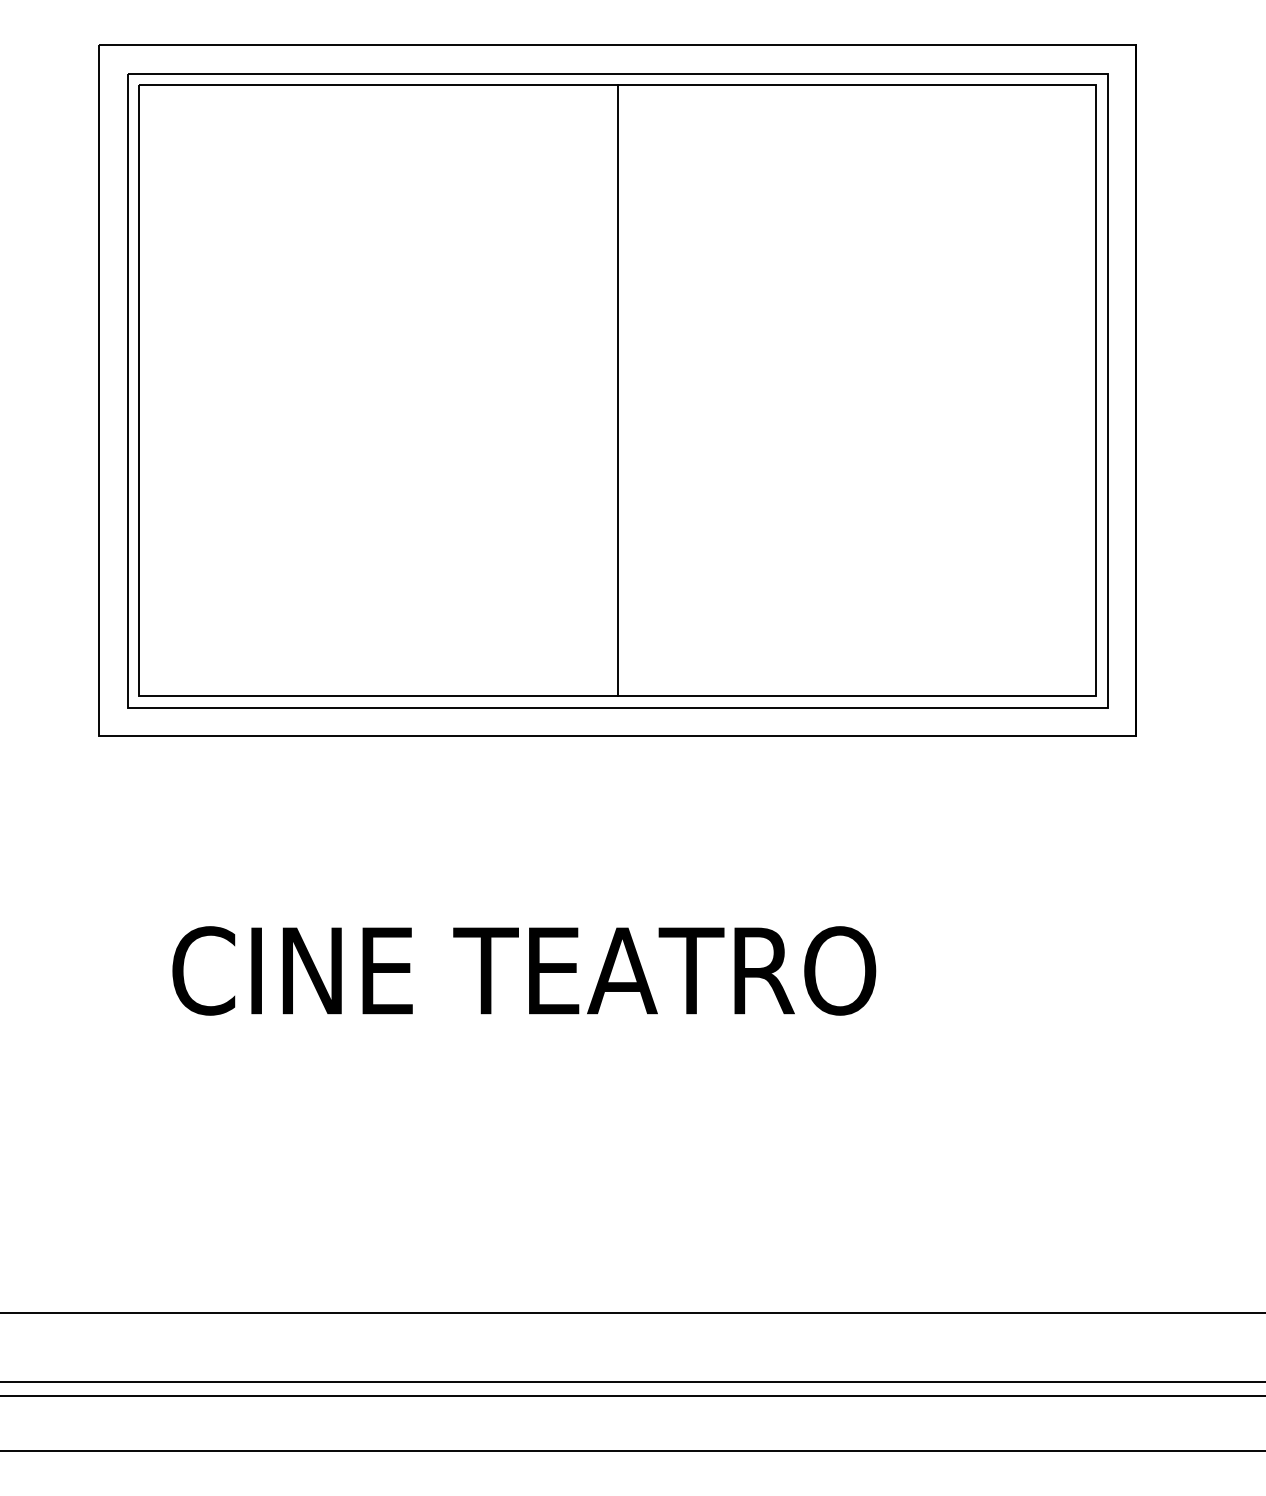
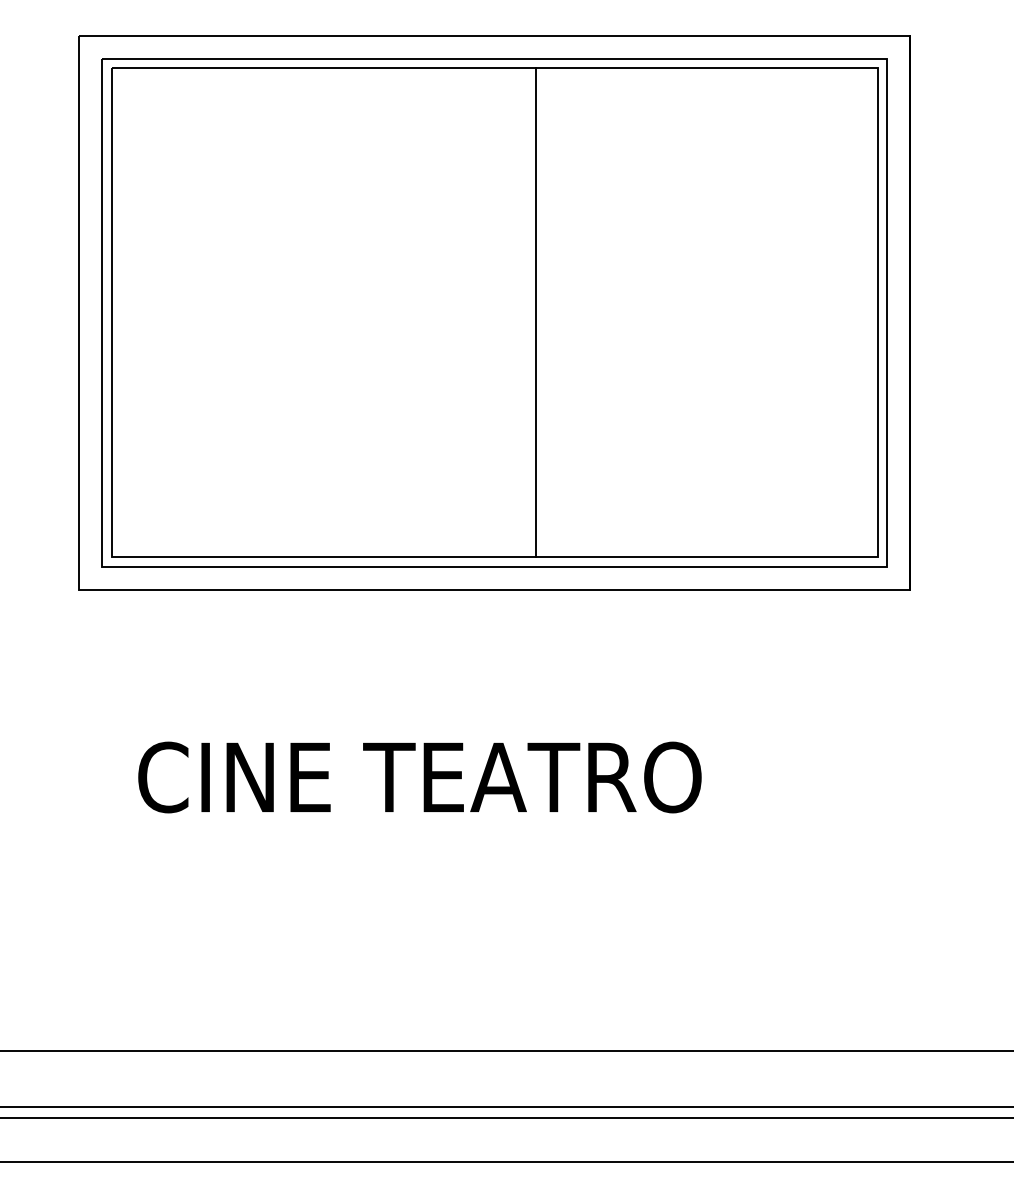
line: (617, 390) -> (535, 312), moved

